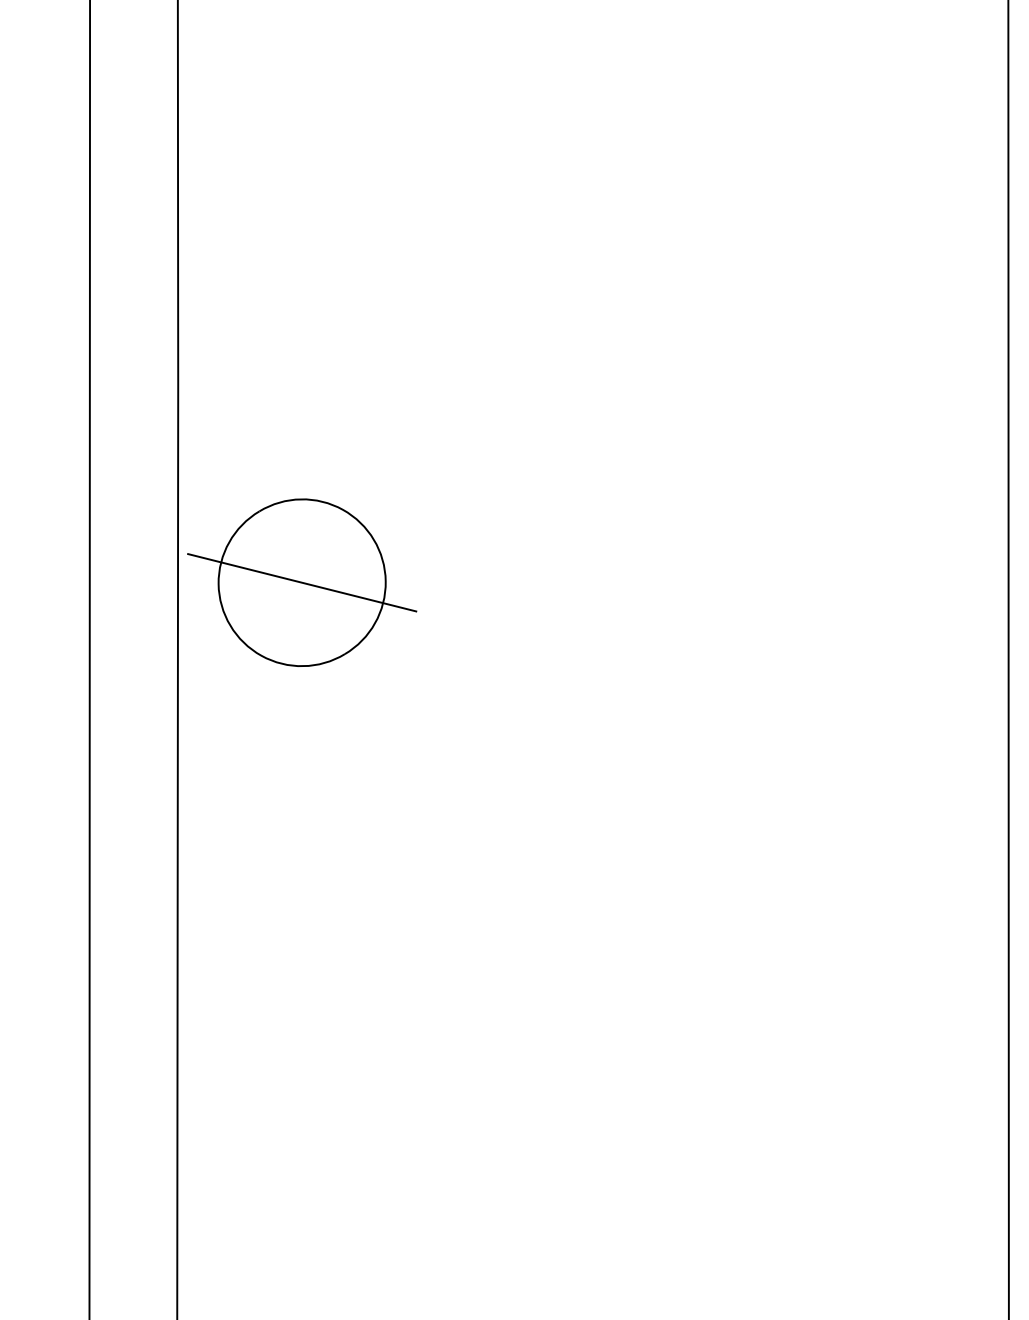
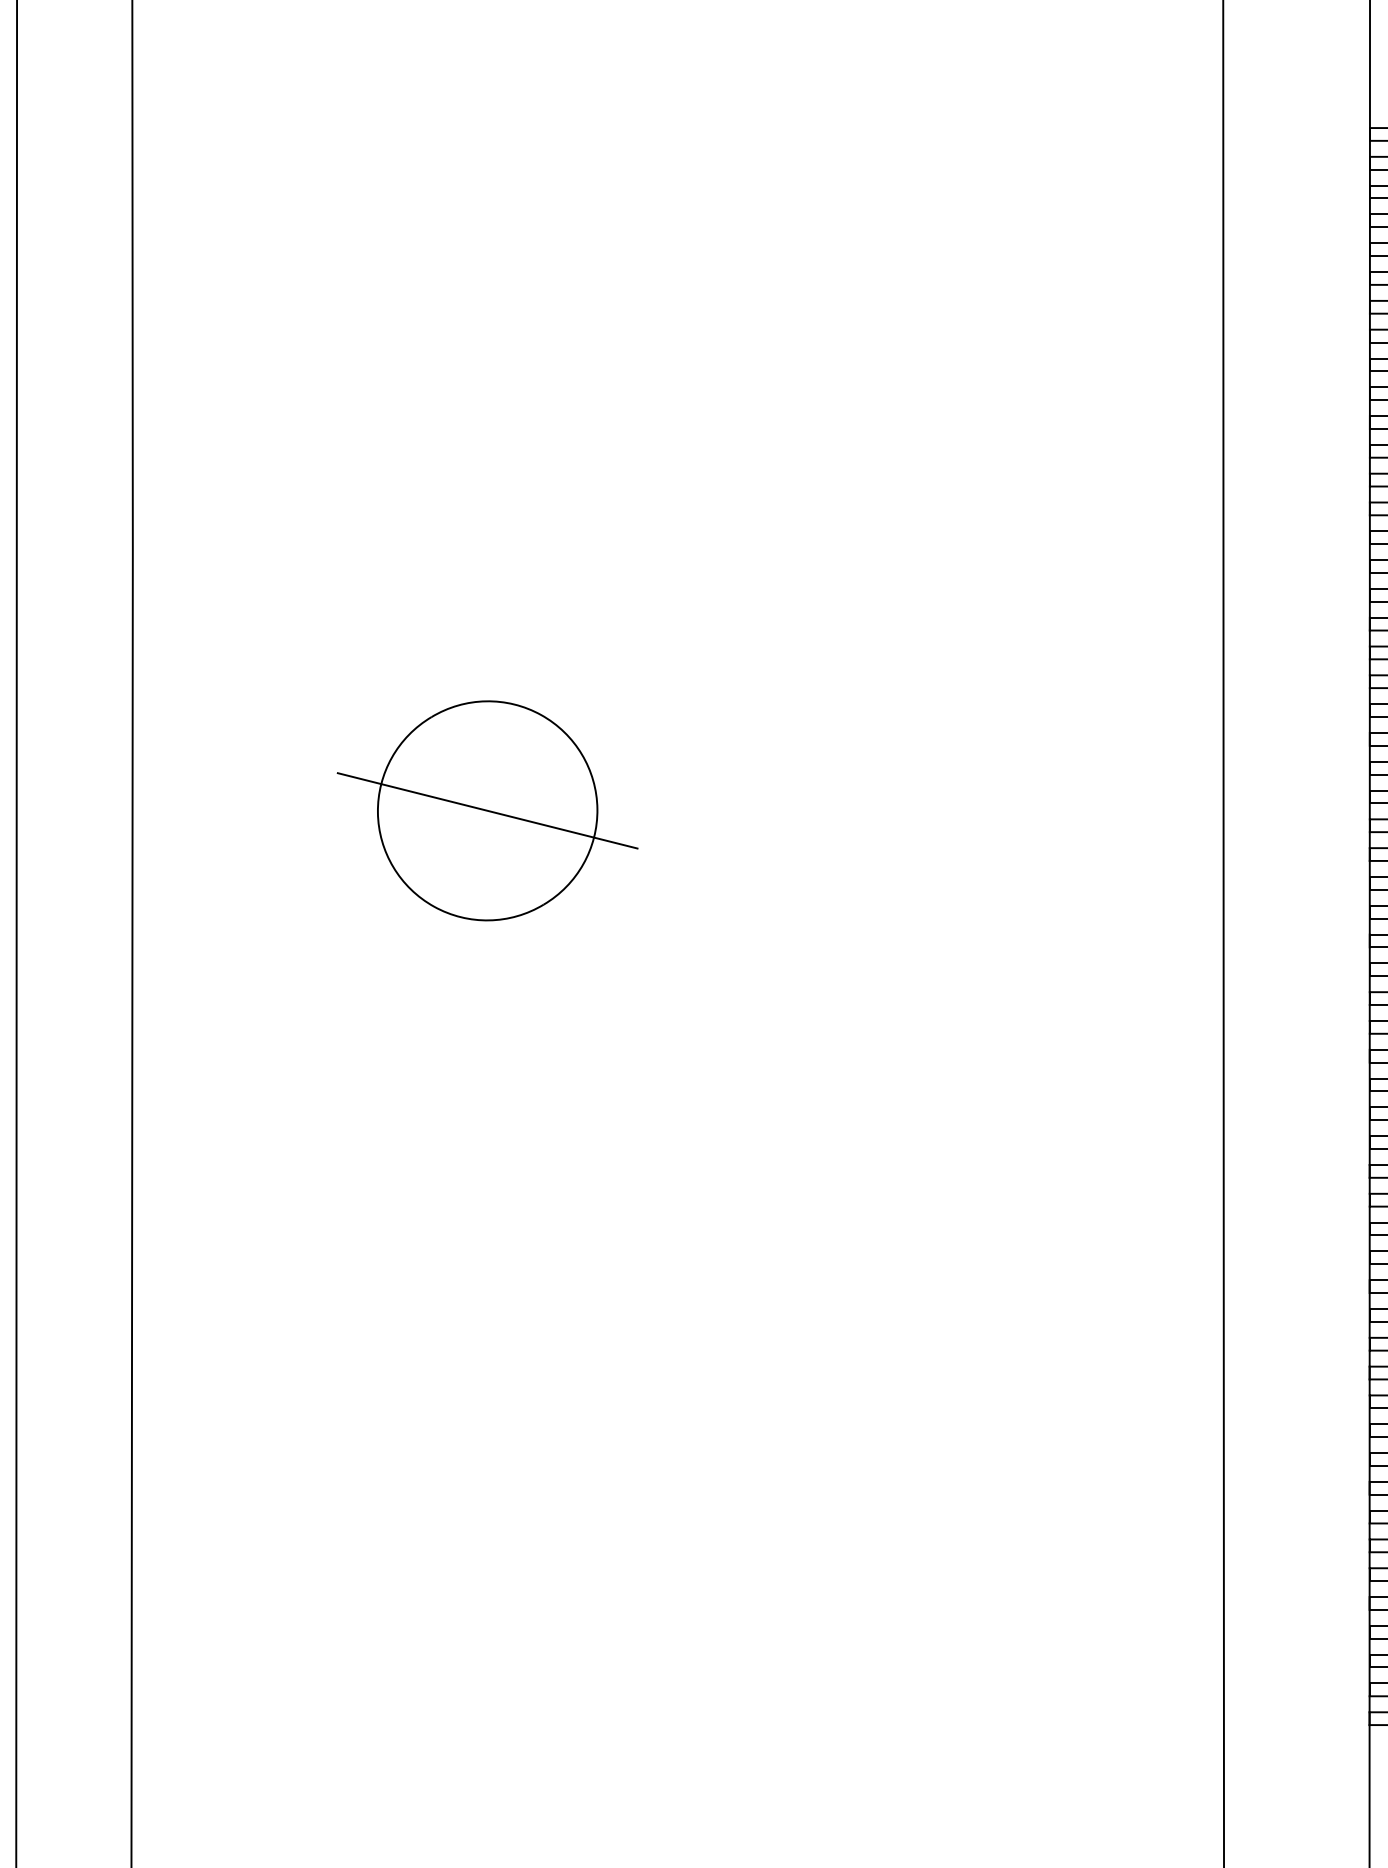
part: (302, 582) -> (487, 810), moved

